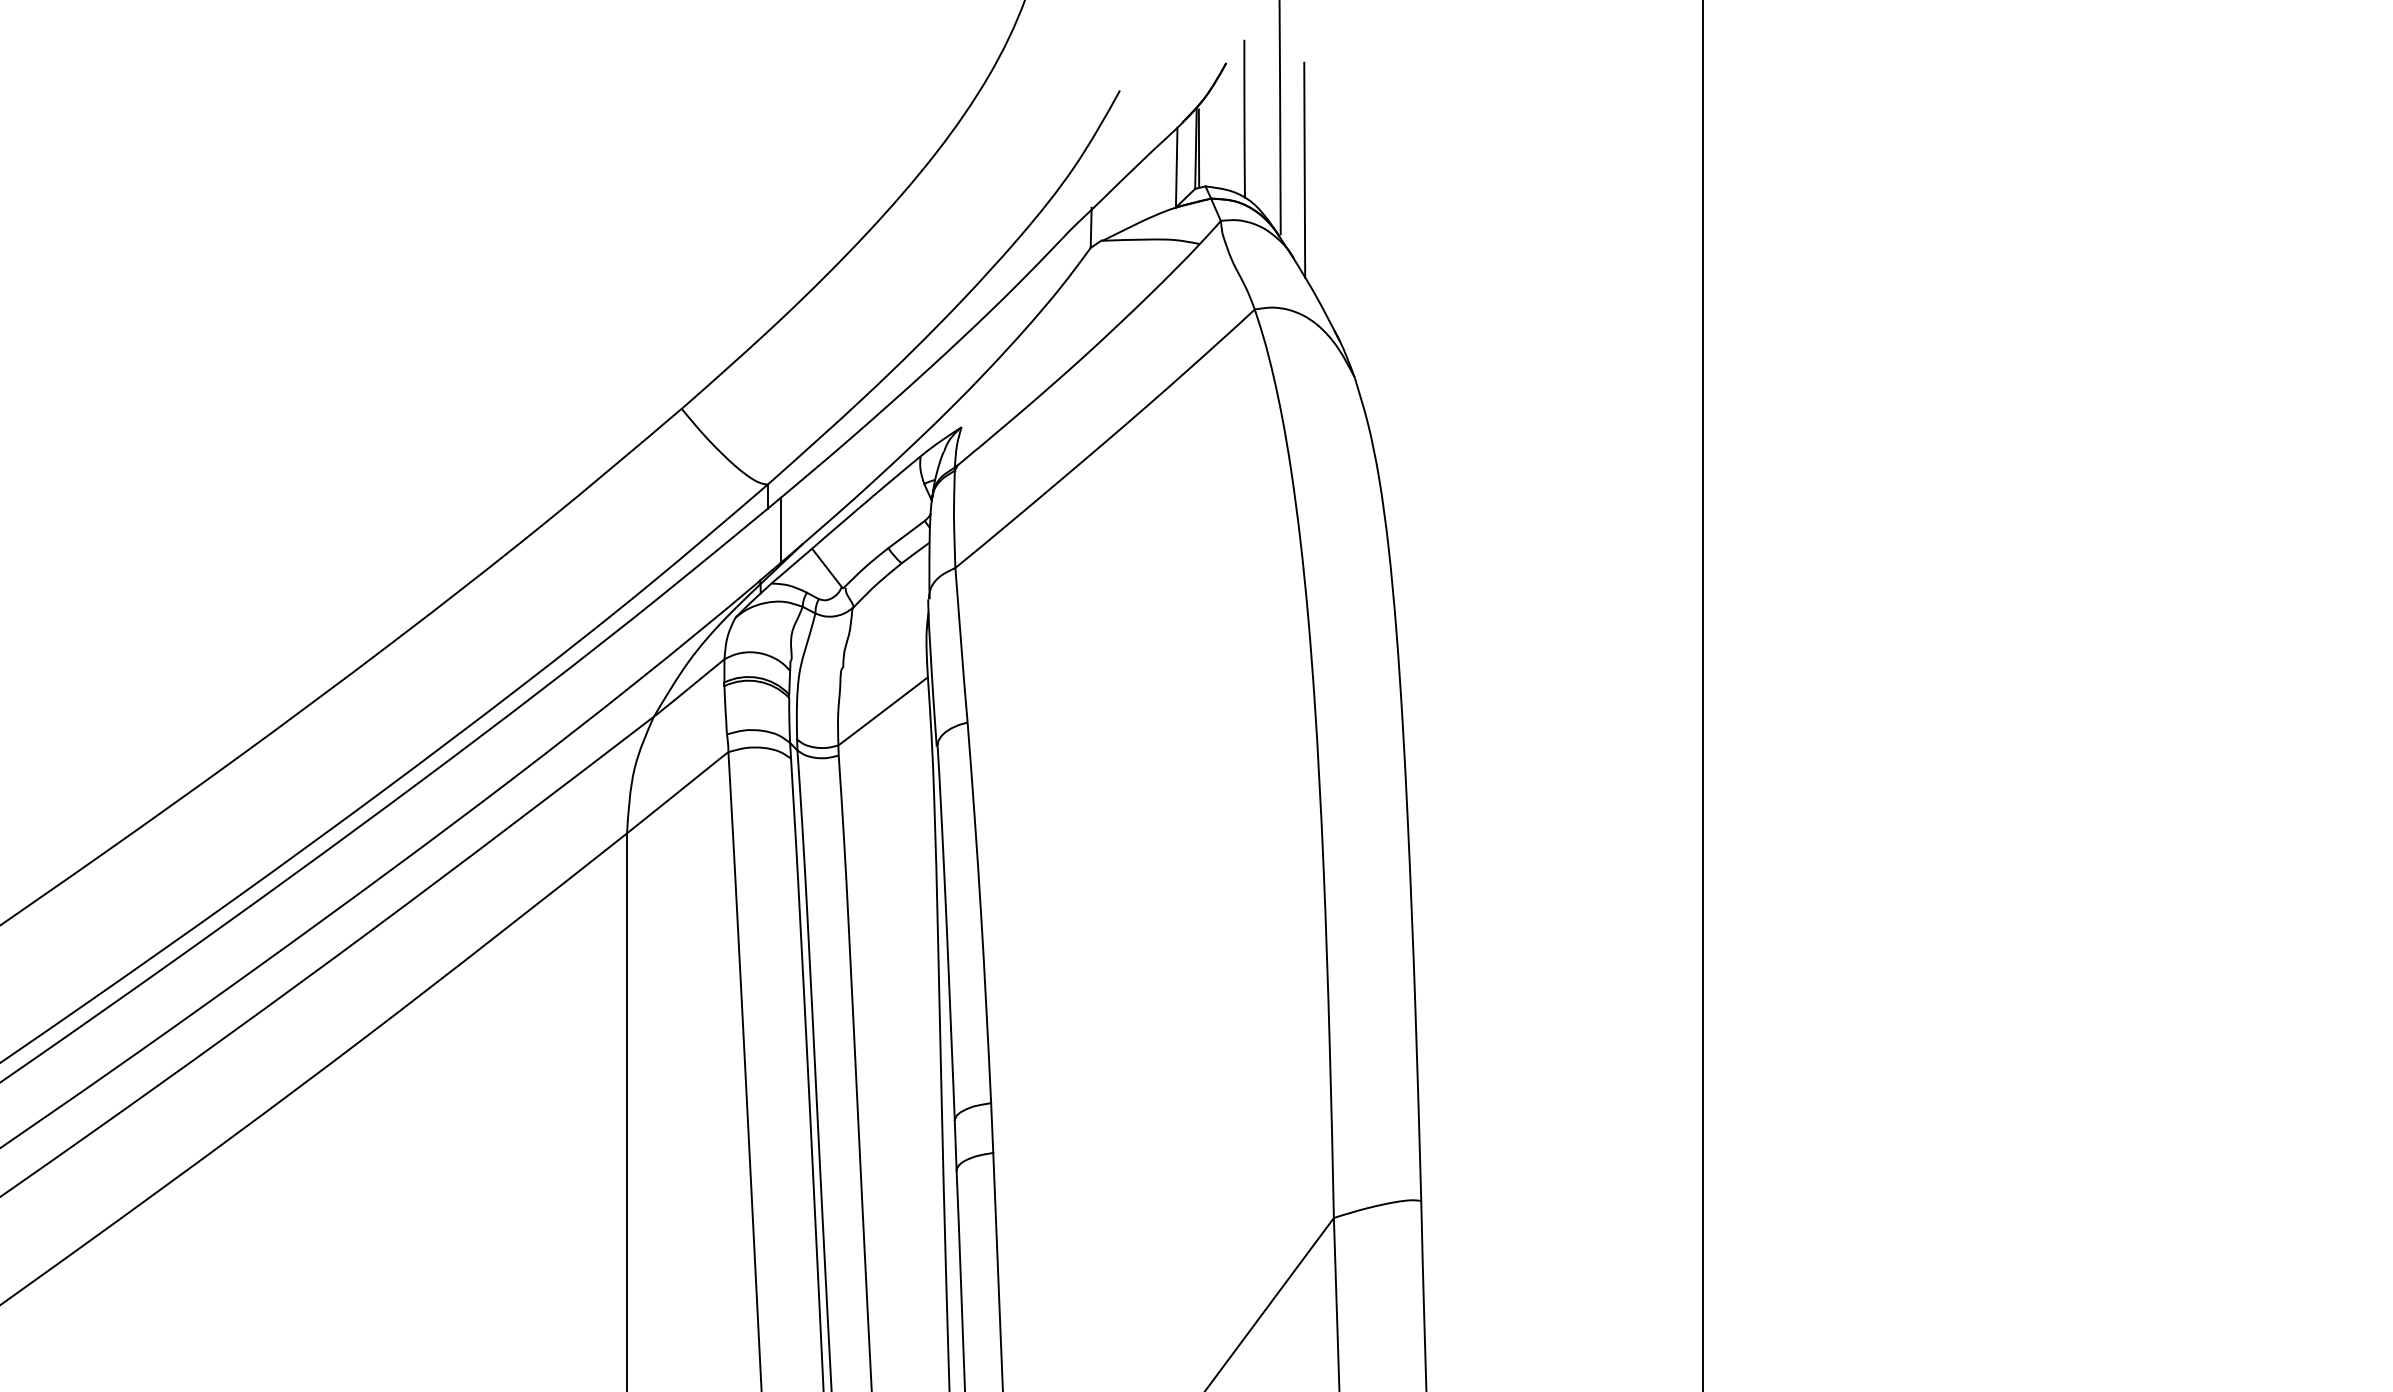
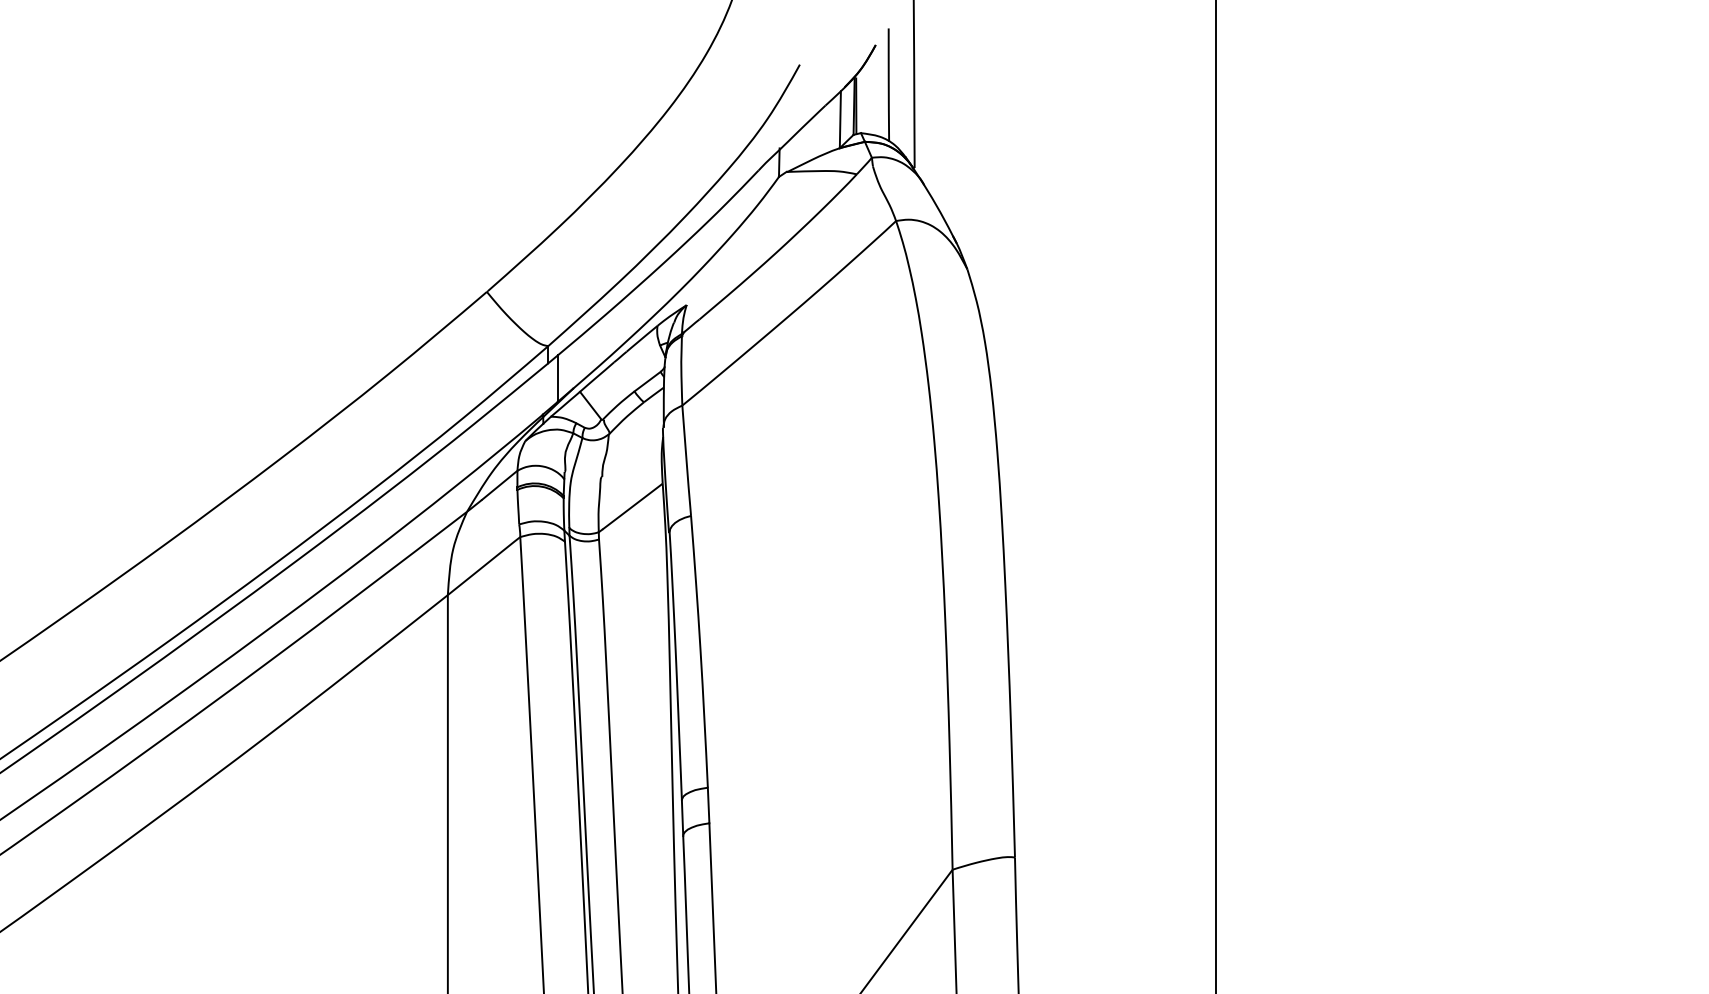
line: (1304, 170) -> (931, 121), removed

